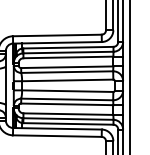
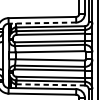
line: (56, 42) -> (41, 22), solid -> dashed
line: (67, 123) -> (50, 84), solid -> dashed

